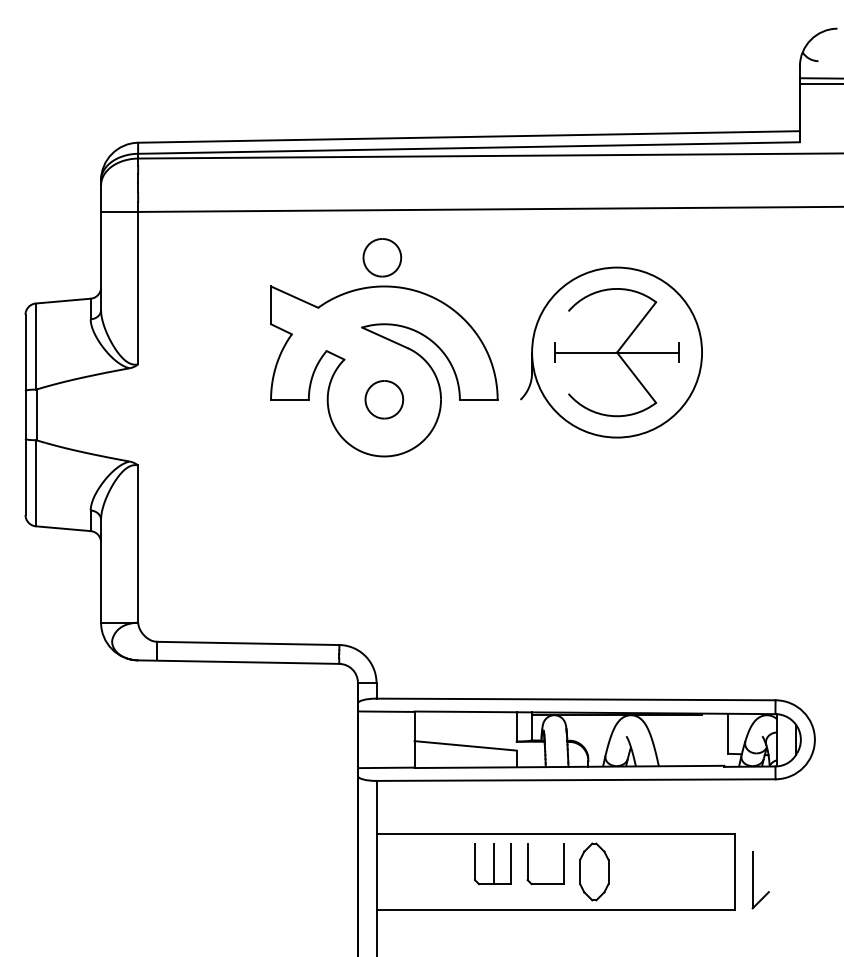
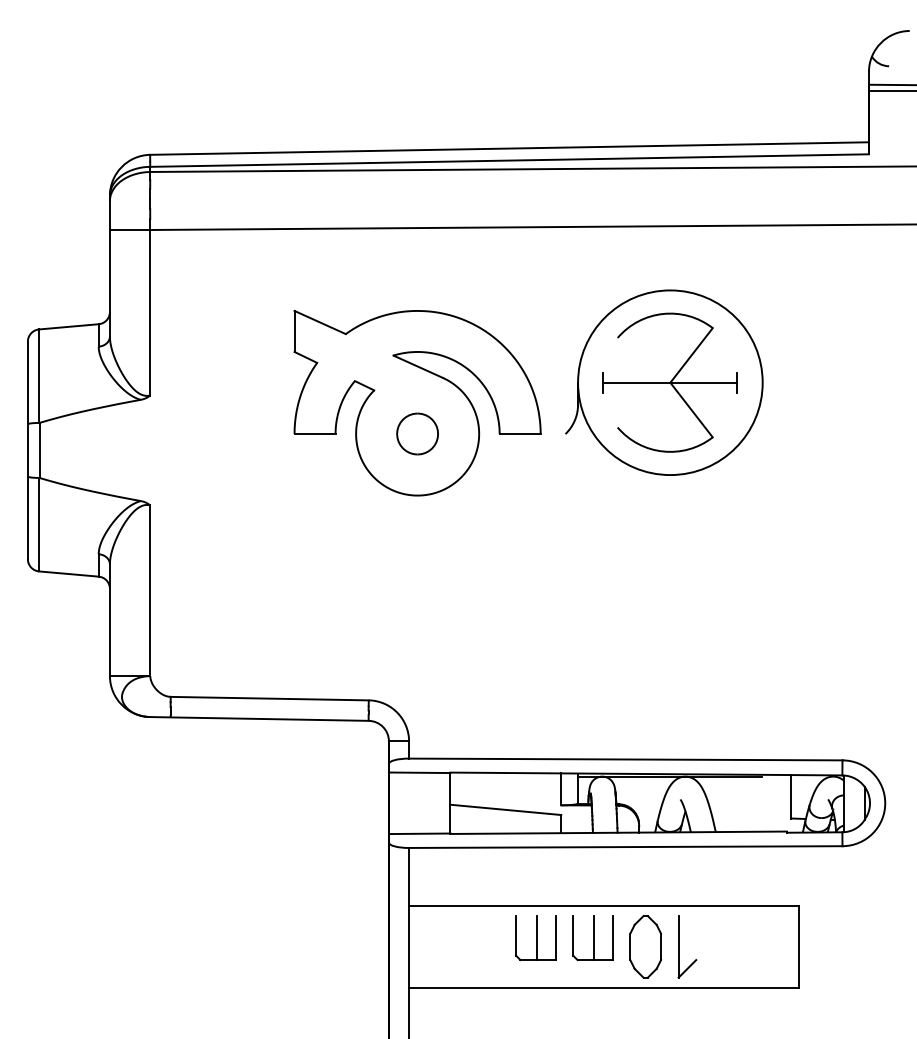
part: (382, 257) -> (415, 279), removed
line: (546, 863) -> (593, 937), added
part: (753, 880) -> (679, 947), moved

